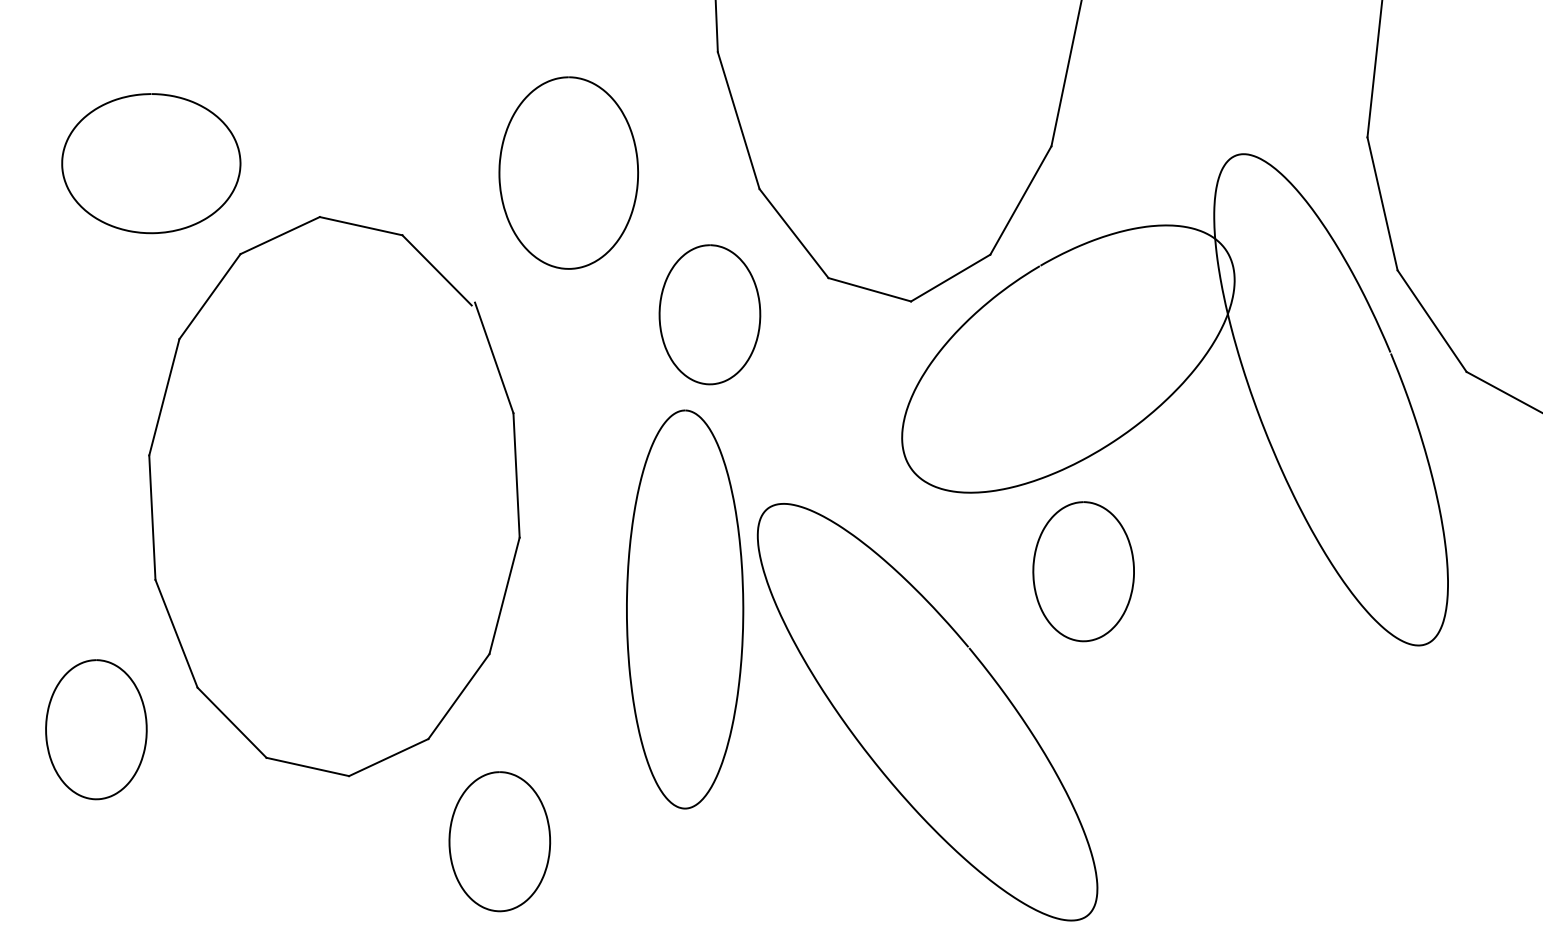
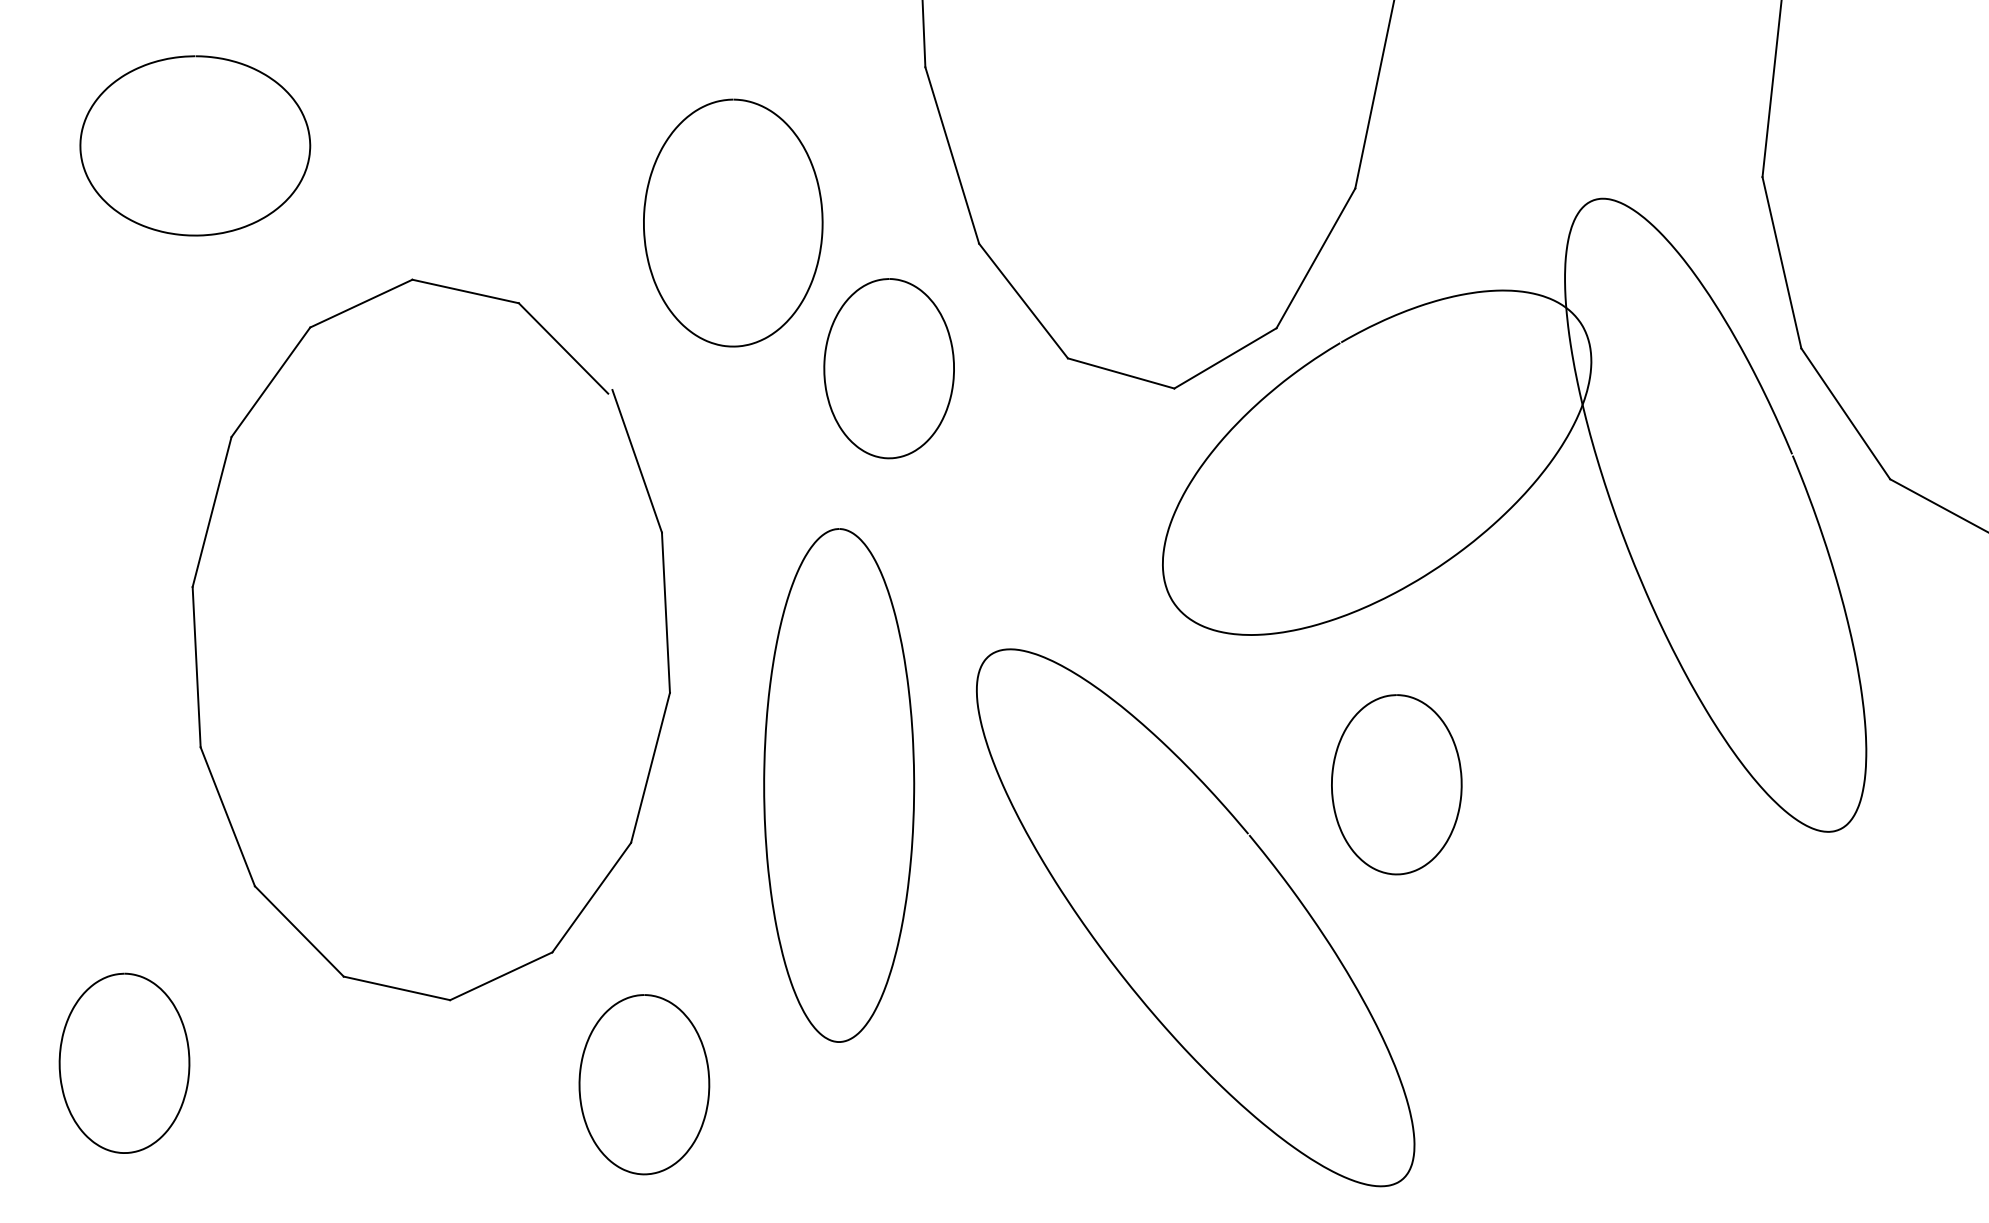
curve: (150, 95) -> (194, 57), moved
curve: (660, 314) -> (825, 368), moved
curve: (1034, 565) -> (1333, 776), moved
curve: (627, 609) -> (765, 785), moved
curve: (47, 720) -> (61, 1051), moved

